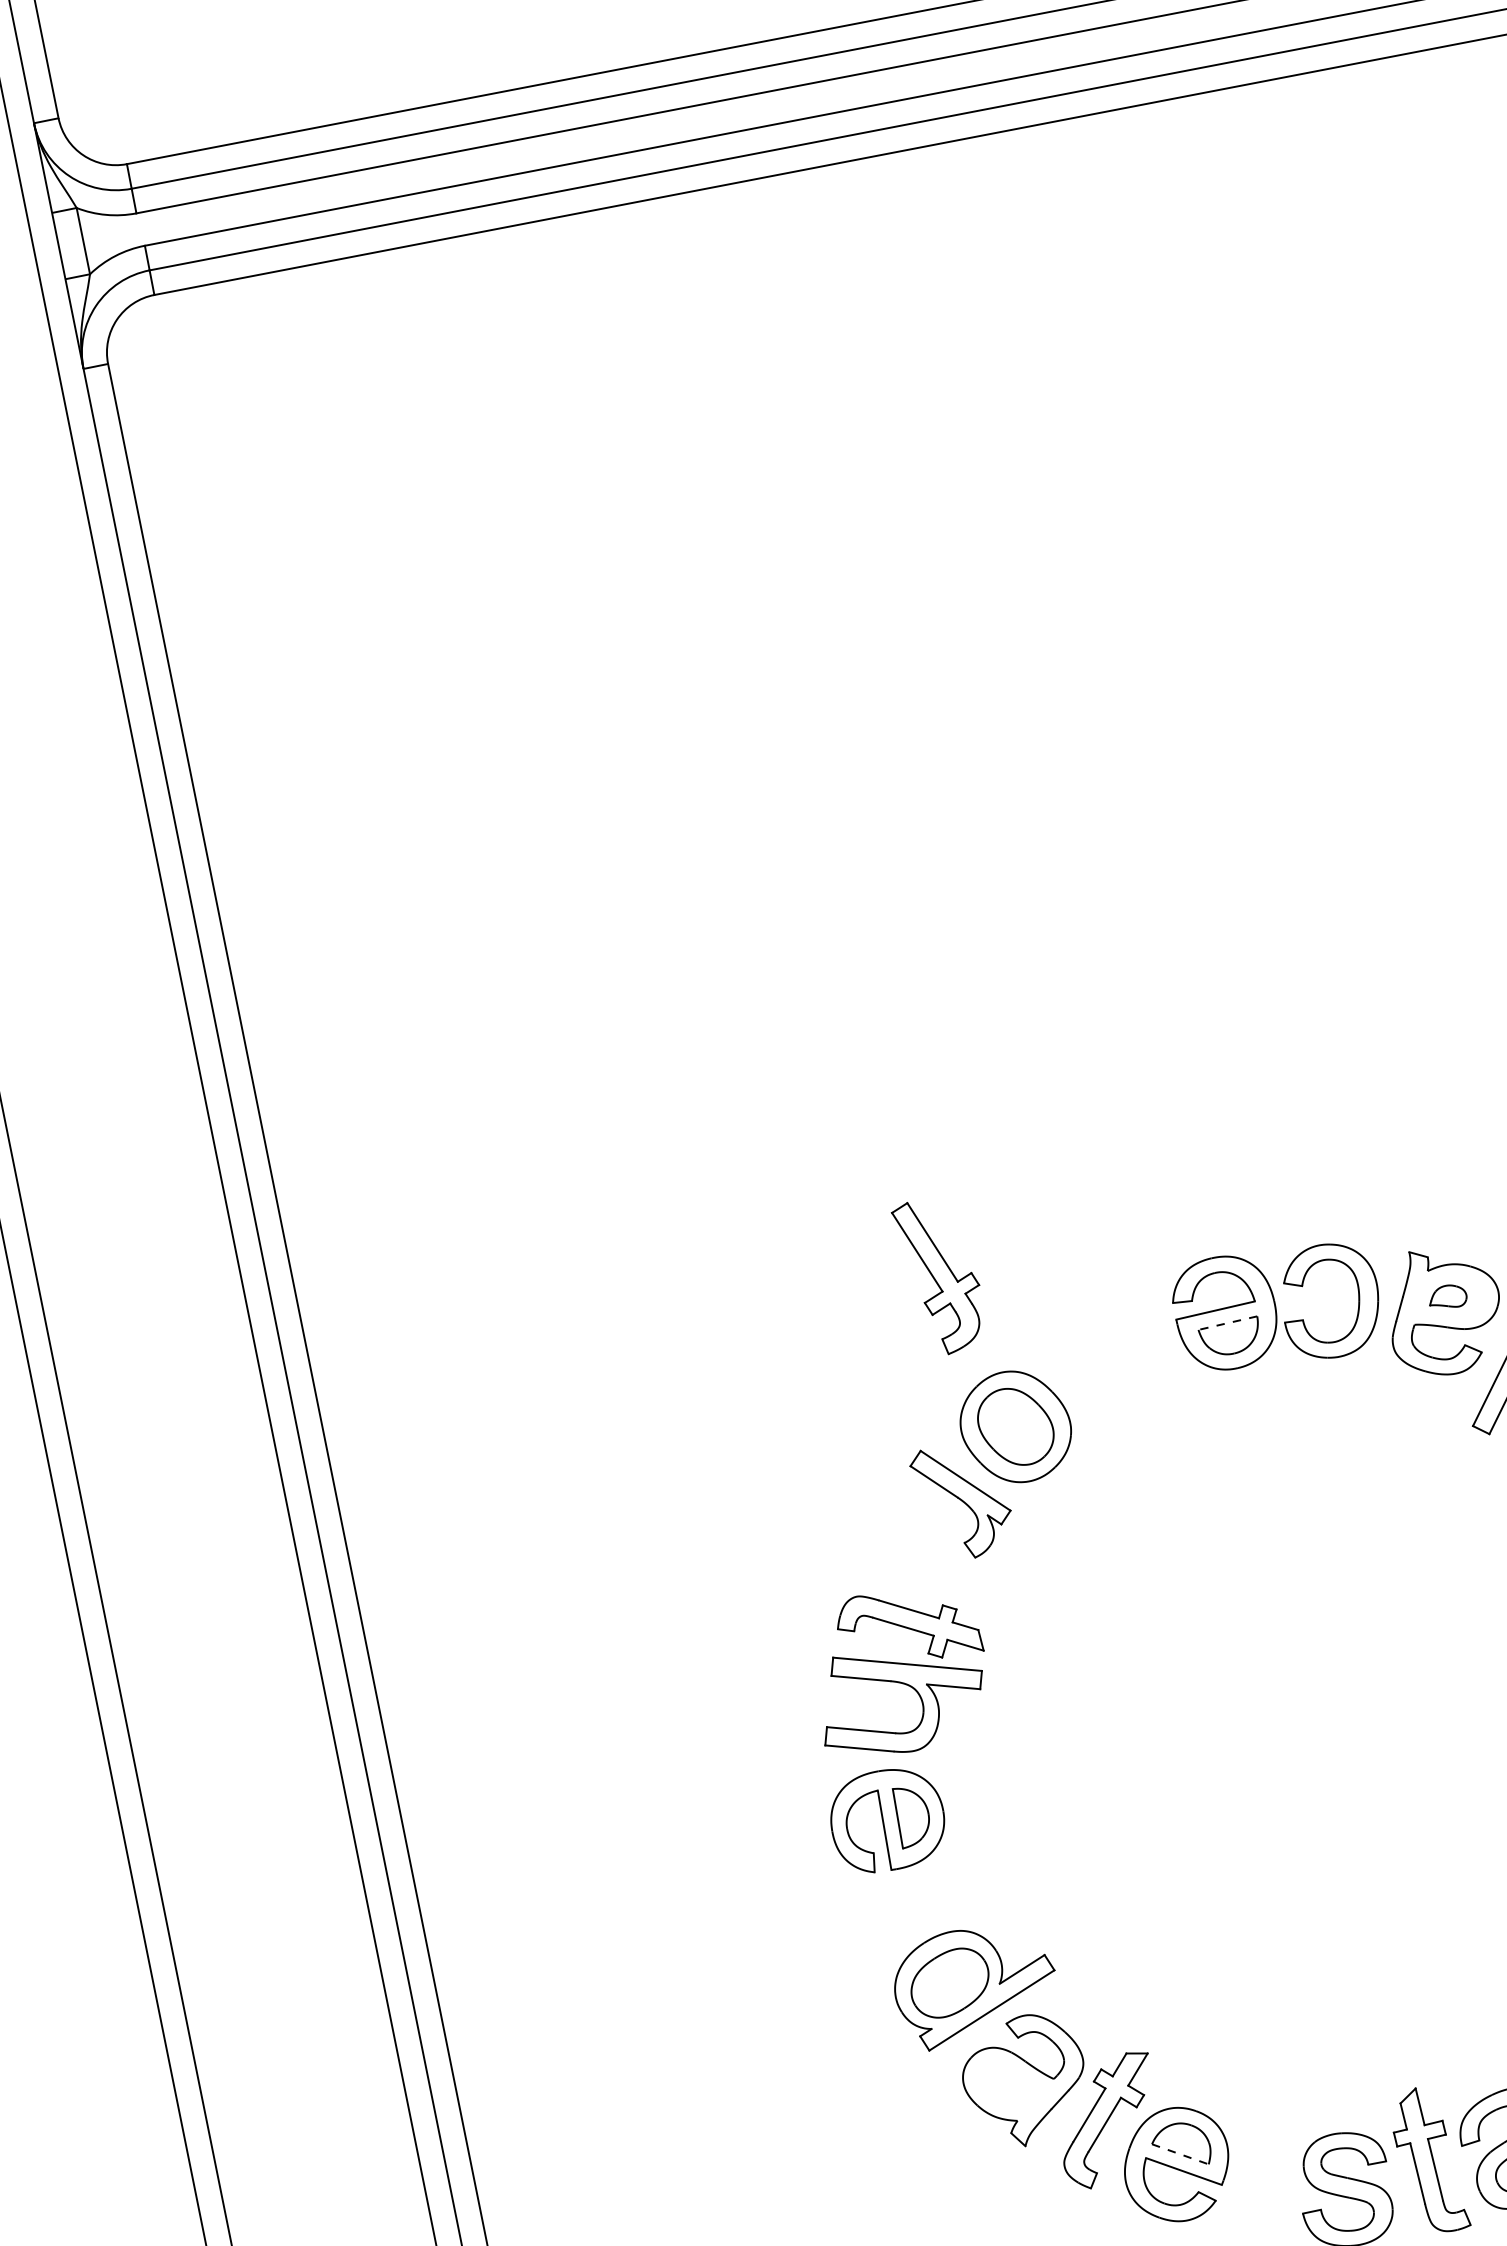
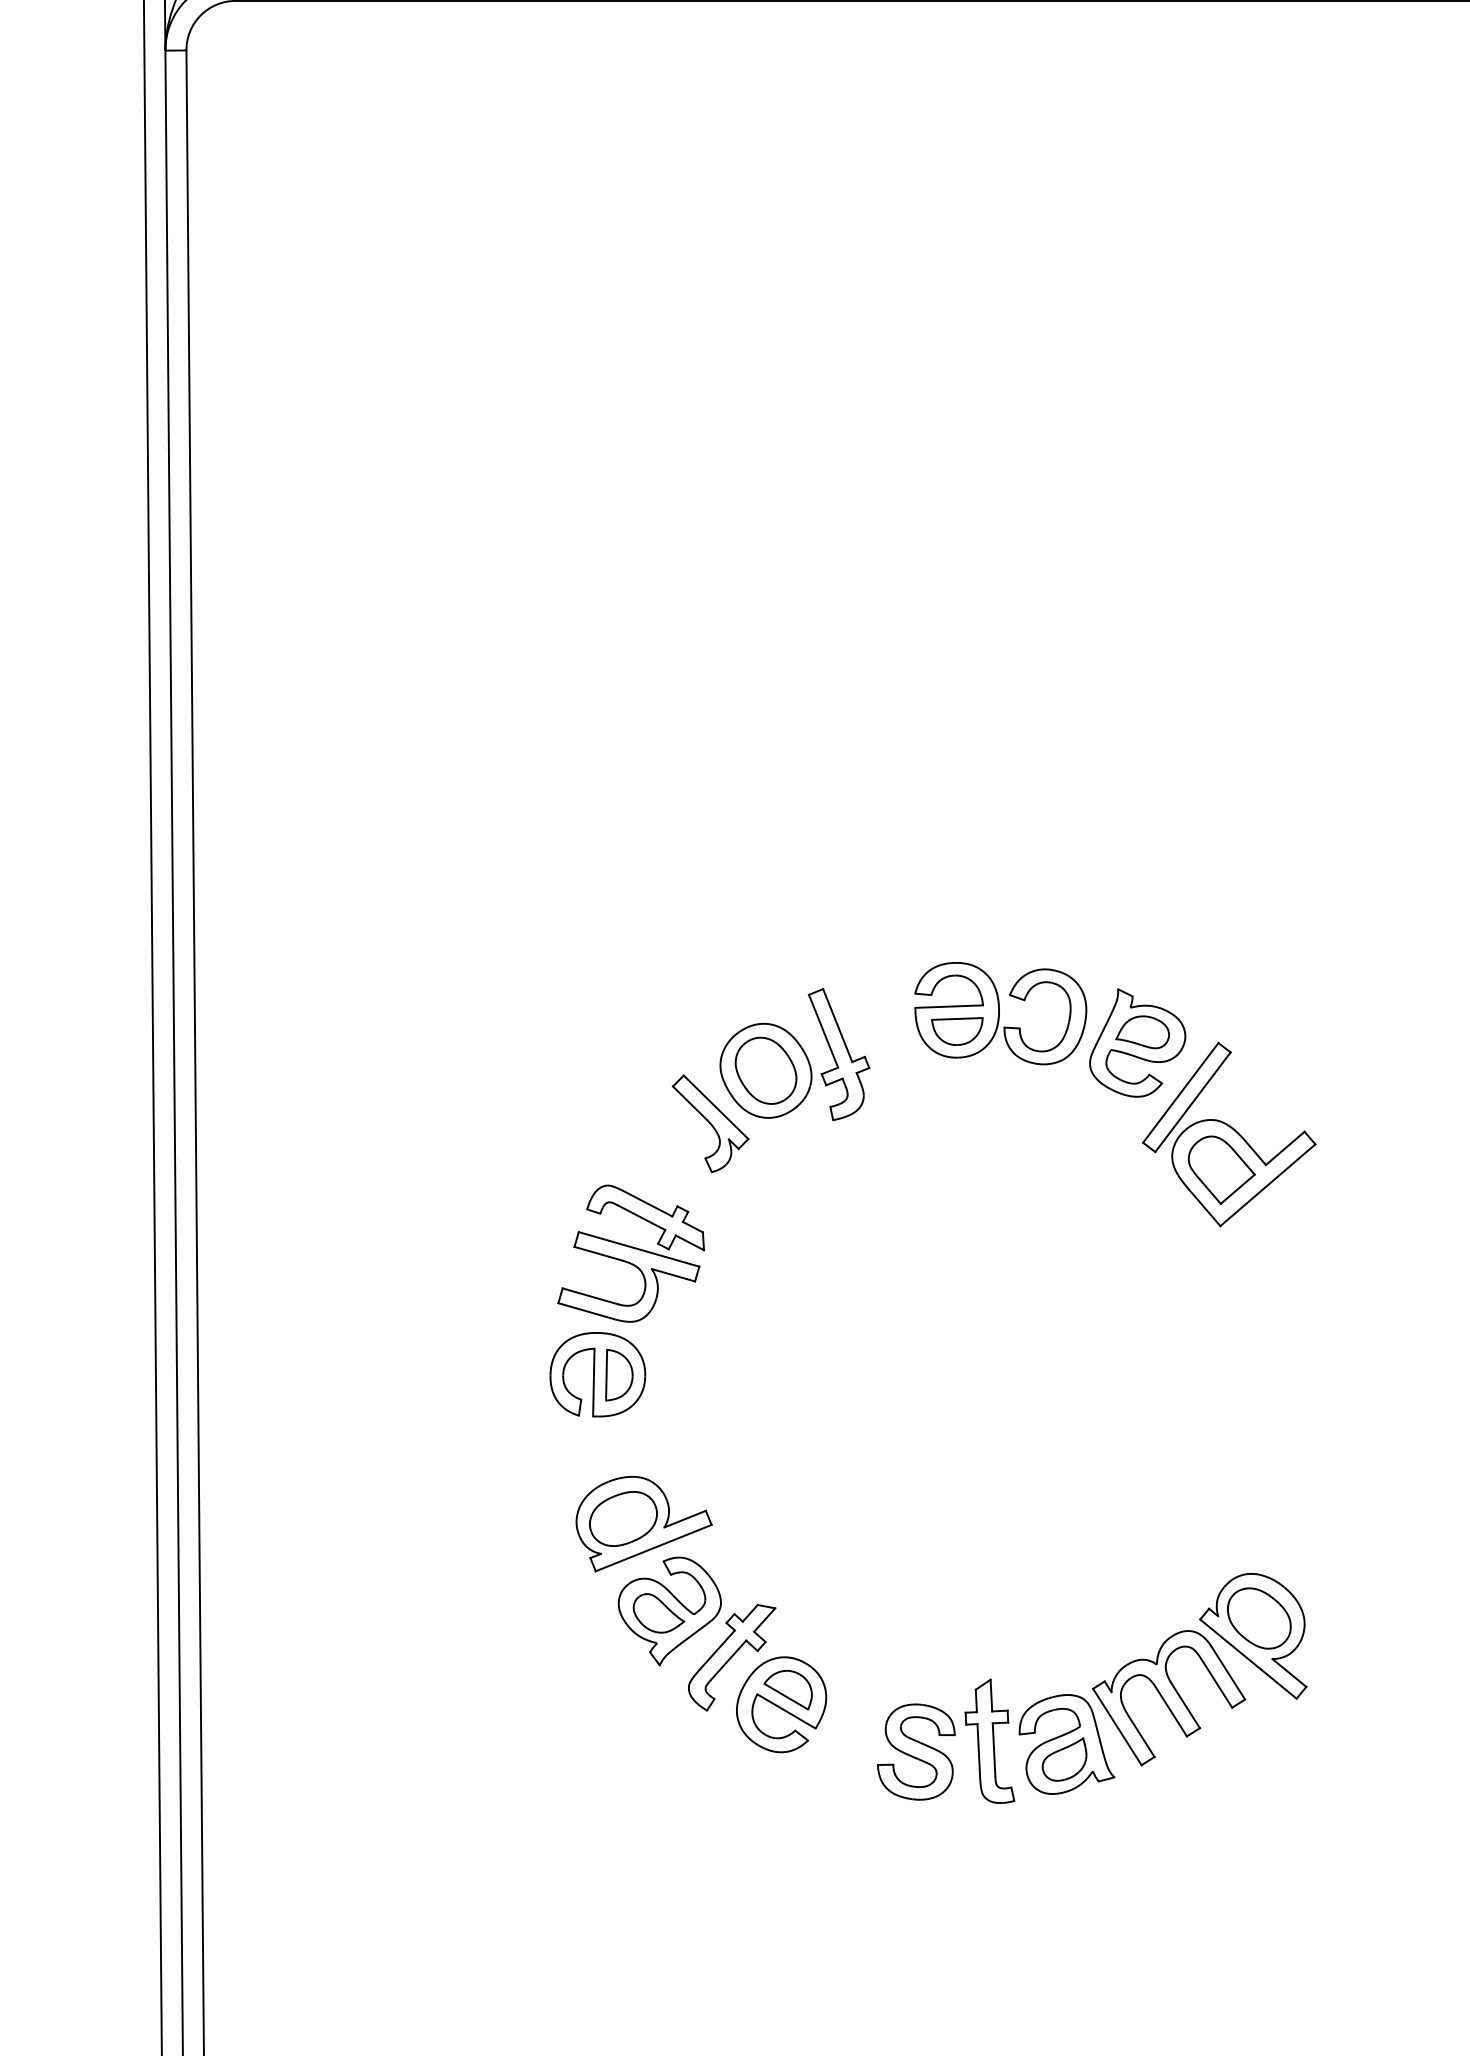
part: (940, 1276) -> (838, 1054), moved
part: (1447, 1297) -> (1142, 1032), size x1.67
line: (1226, 1322) -> (956, 1018), dashed -> solid
part: (1012, 2085) -> (658, 1613), added
line: (1180, 2154) -> (786, 1696), dashed -> solid

